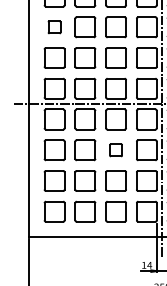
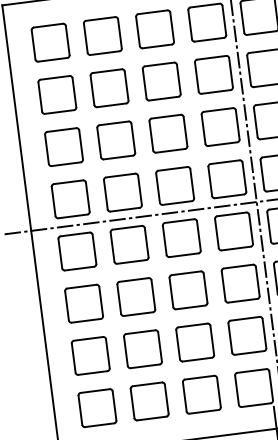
part: (54, 27) -> (57, 95), size x1.67
part: (115, 150) -> (187, 290), size x1.67

